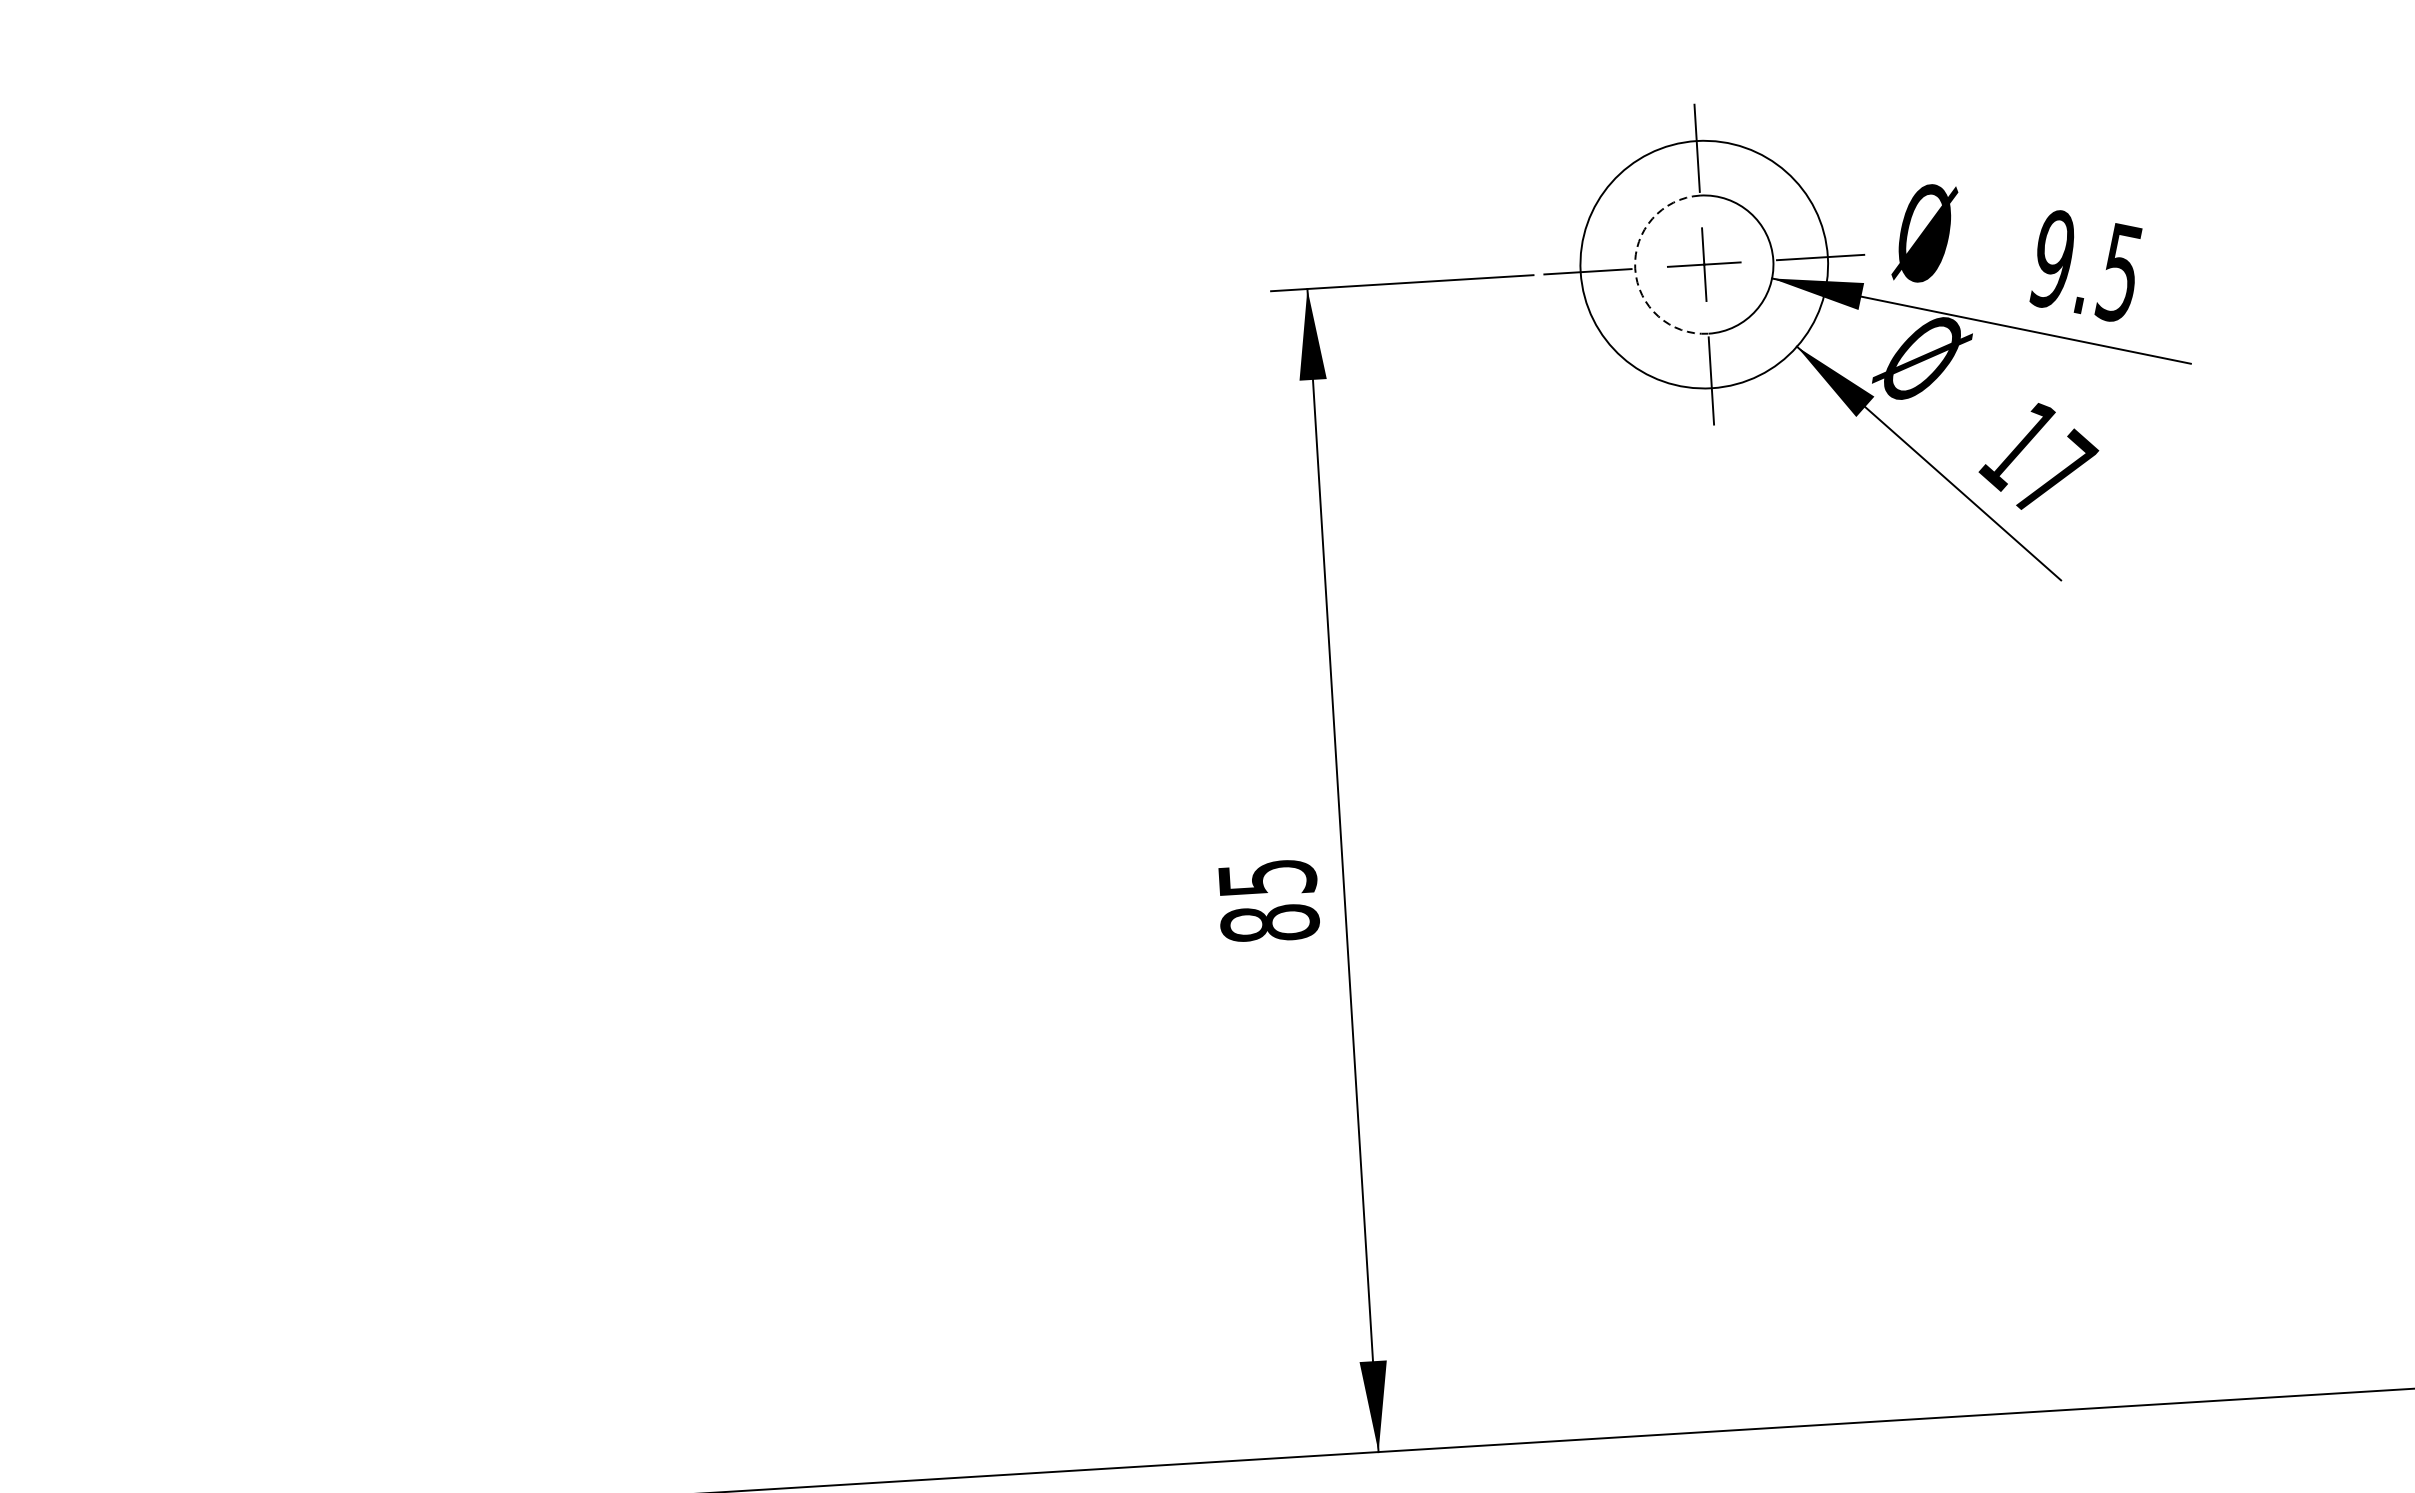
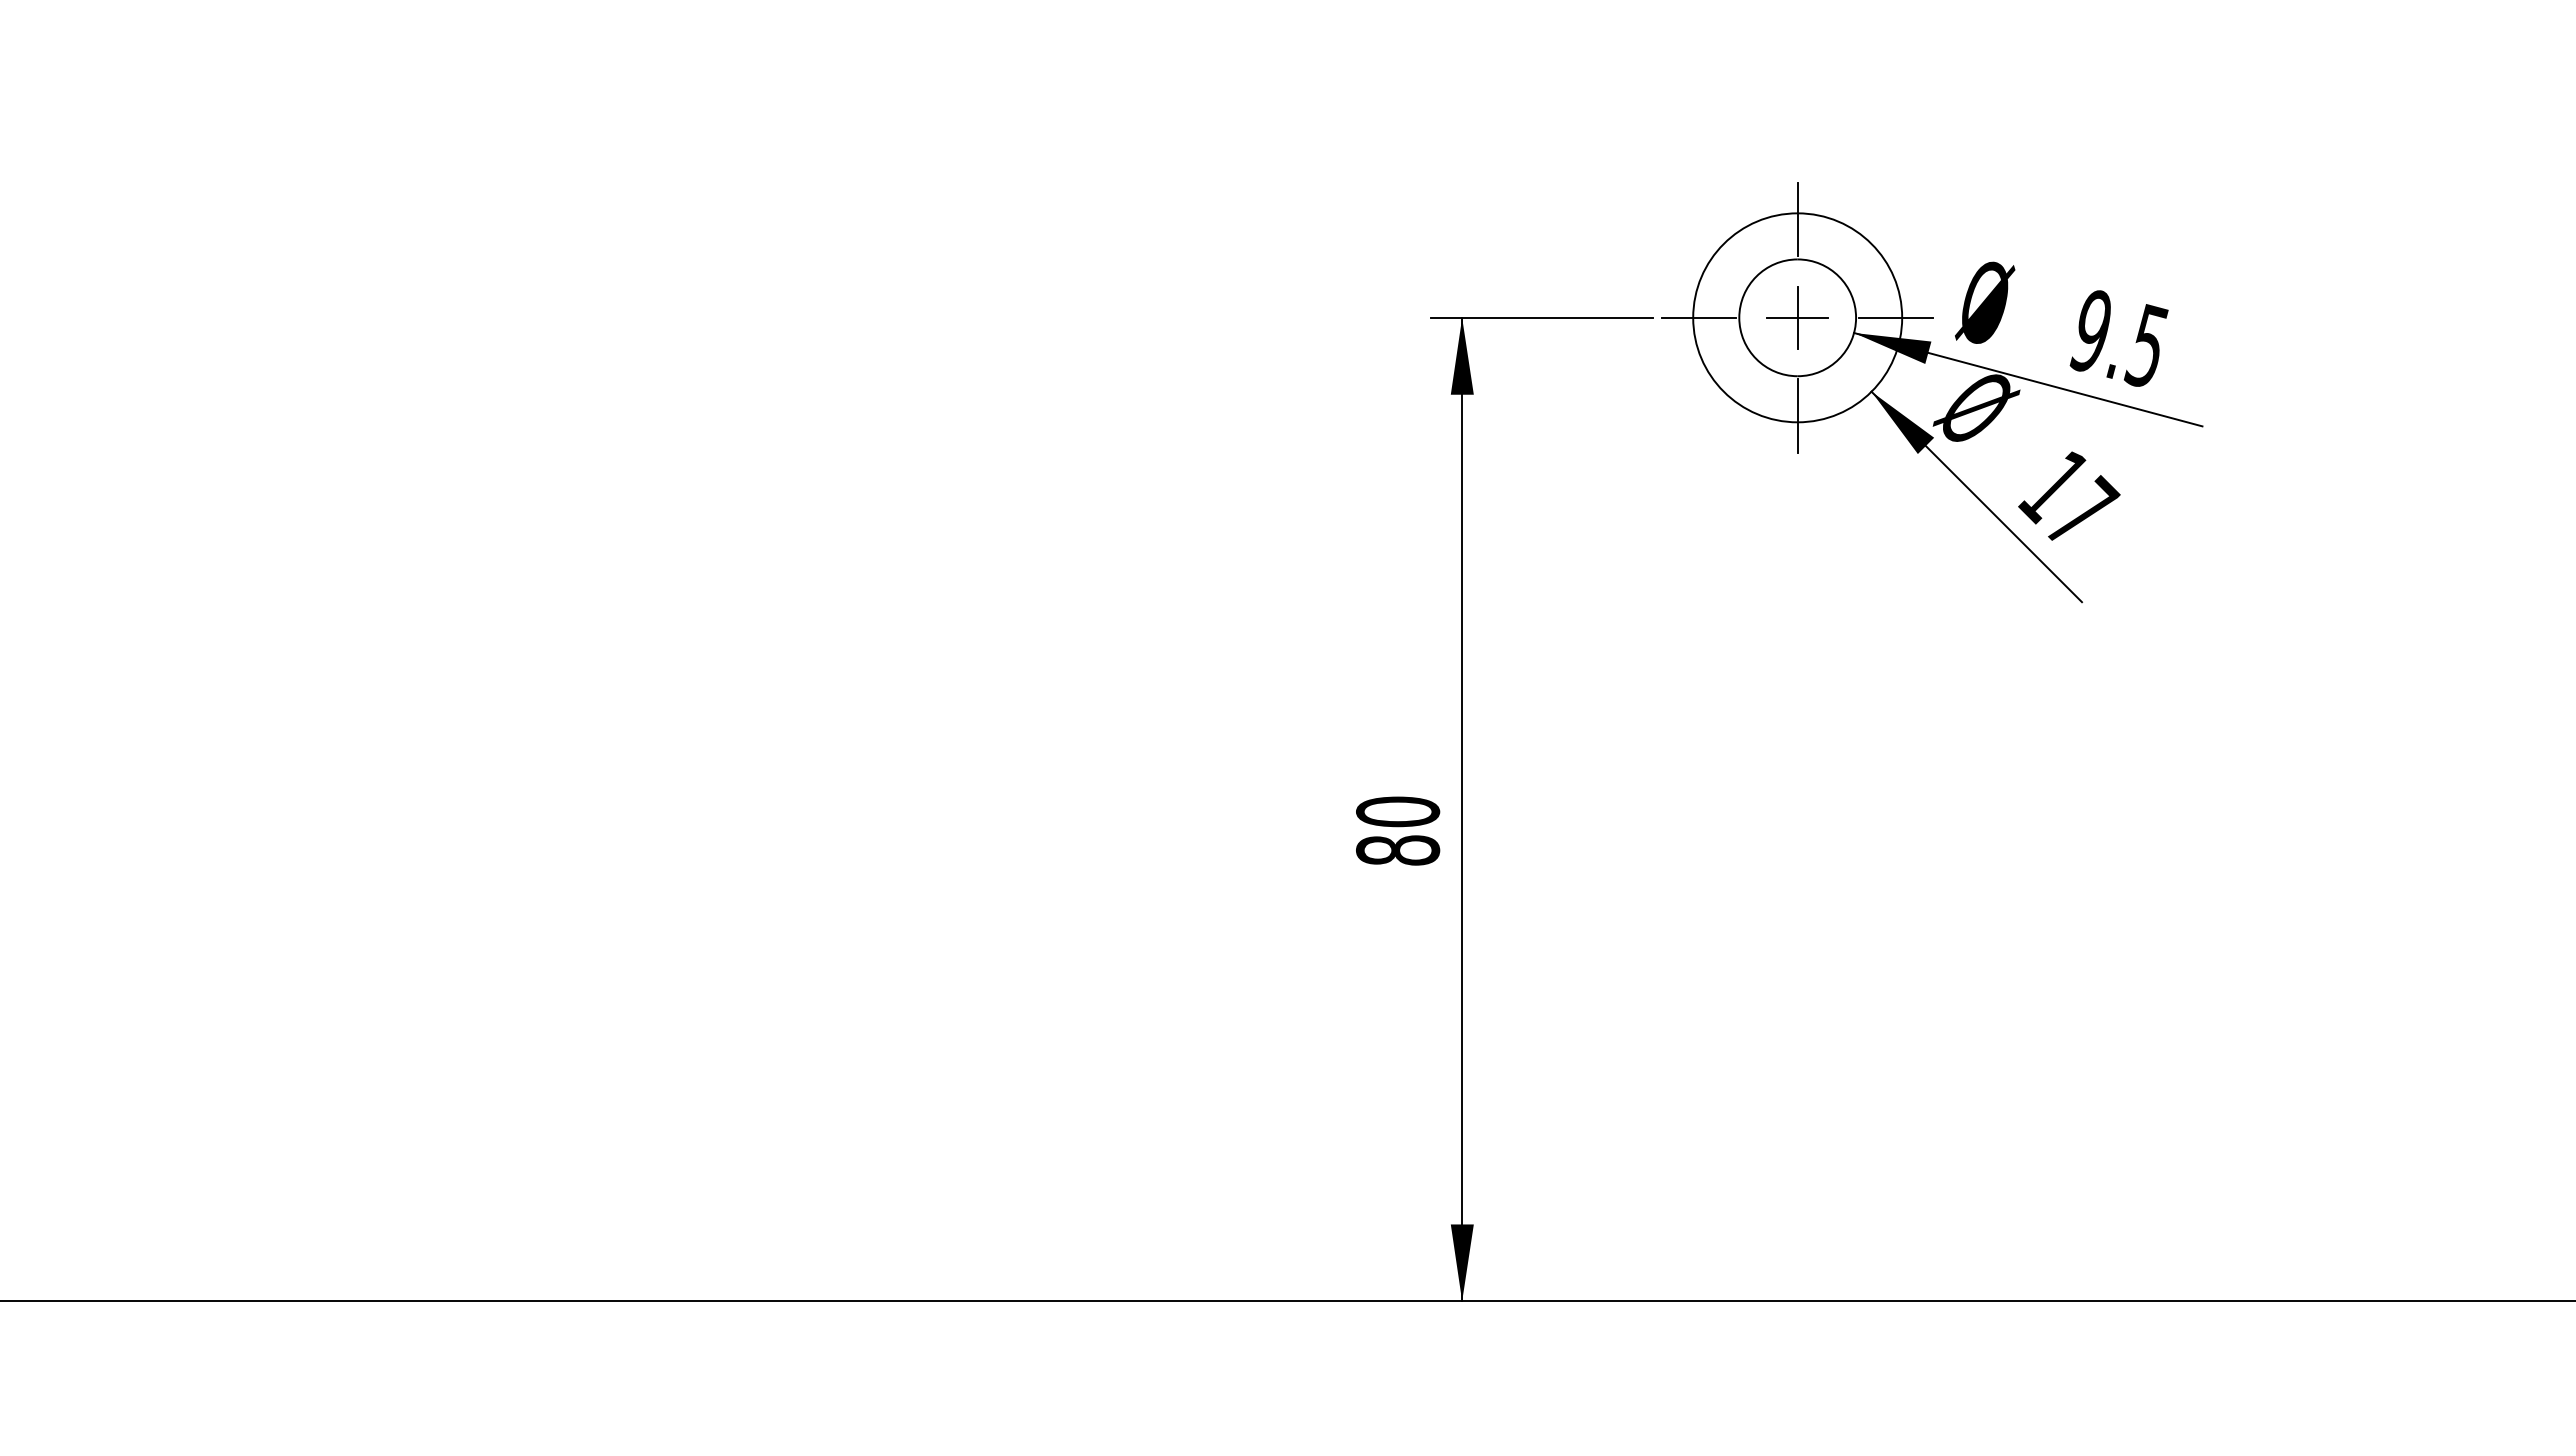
arc: (1635, 268) -> (1739, 317), dashed -> solid
text: (1267, 877) -> (1398, 811), 85 -> 80

